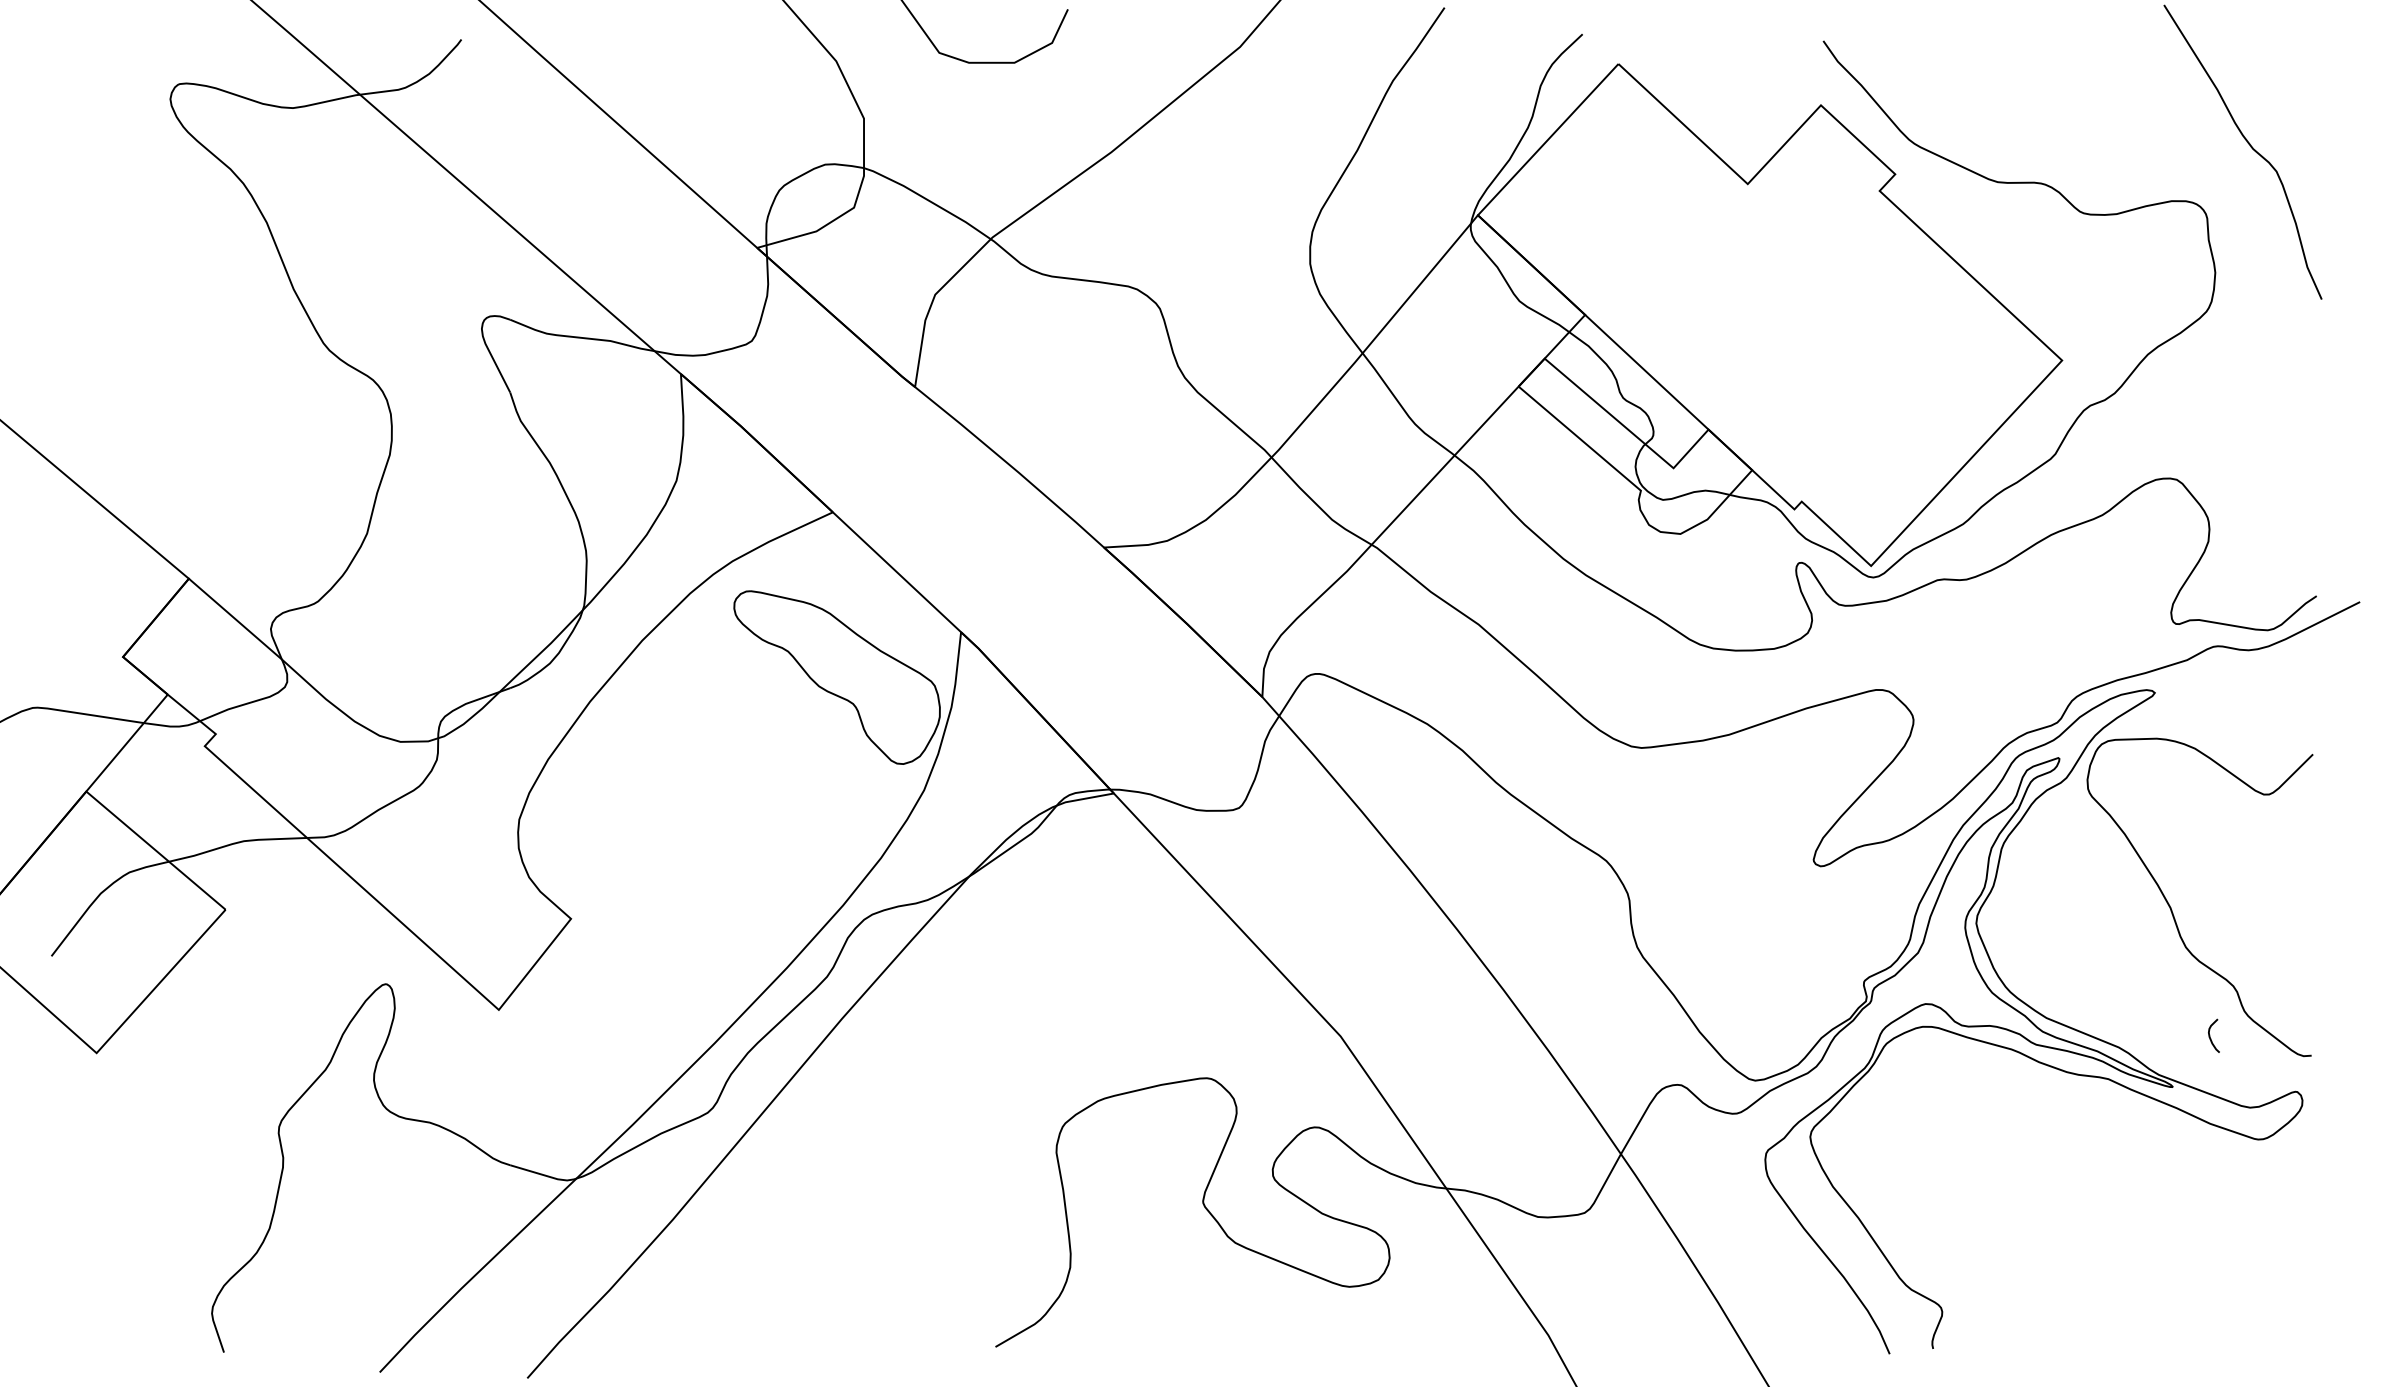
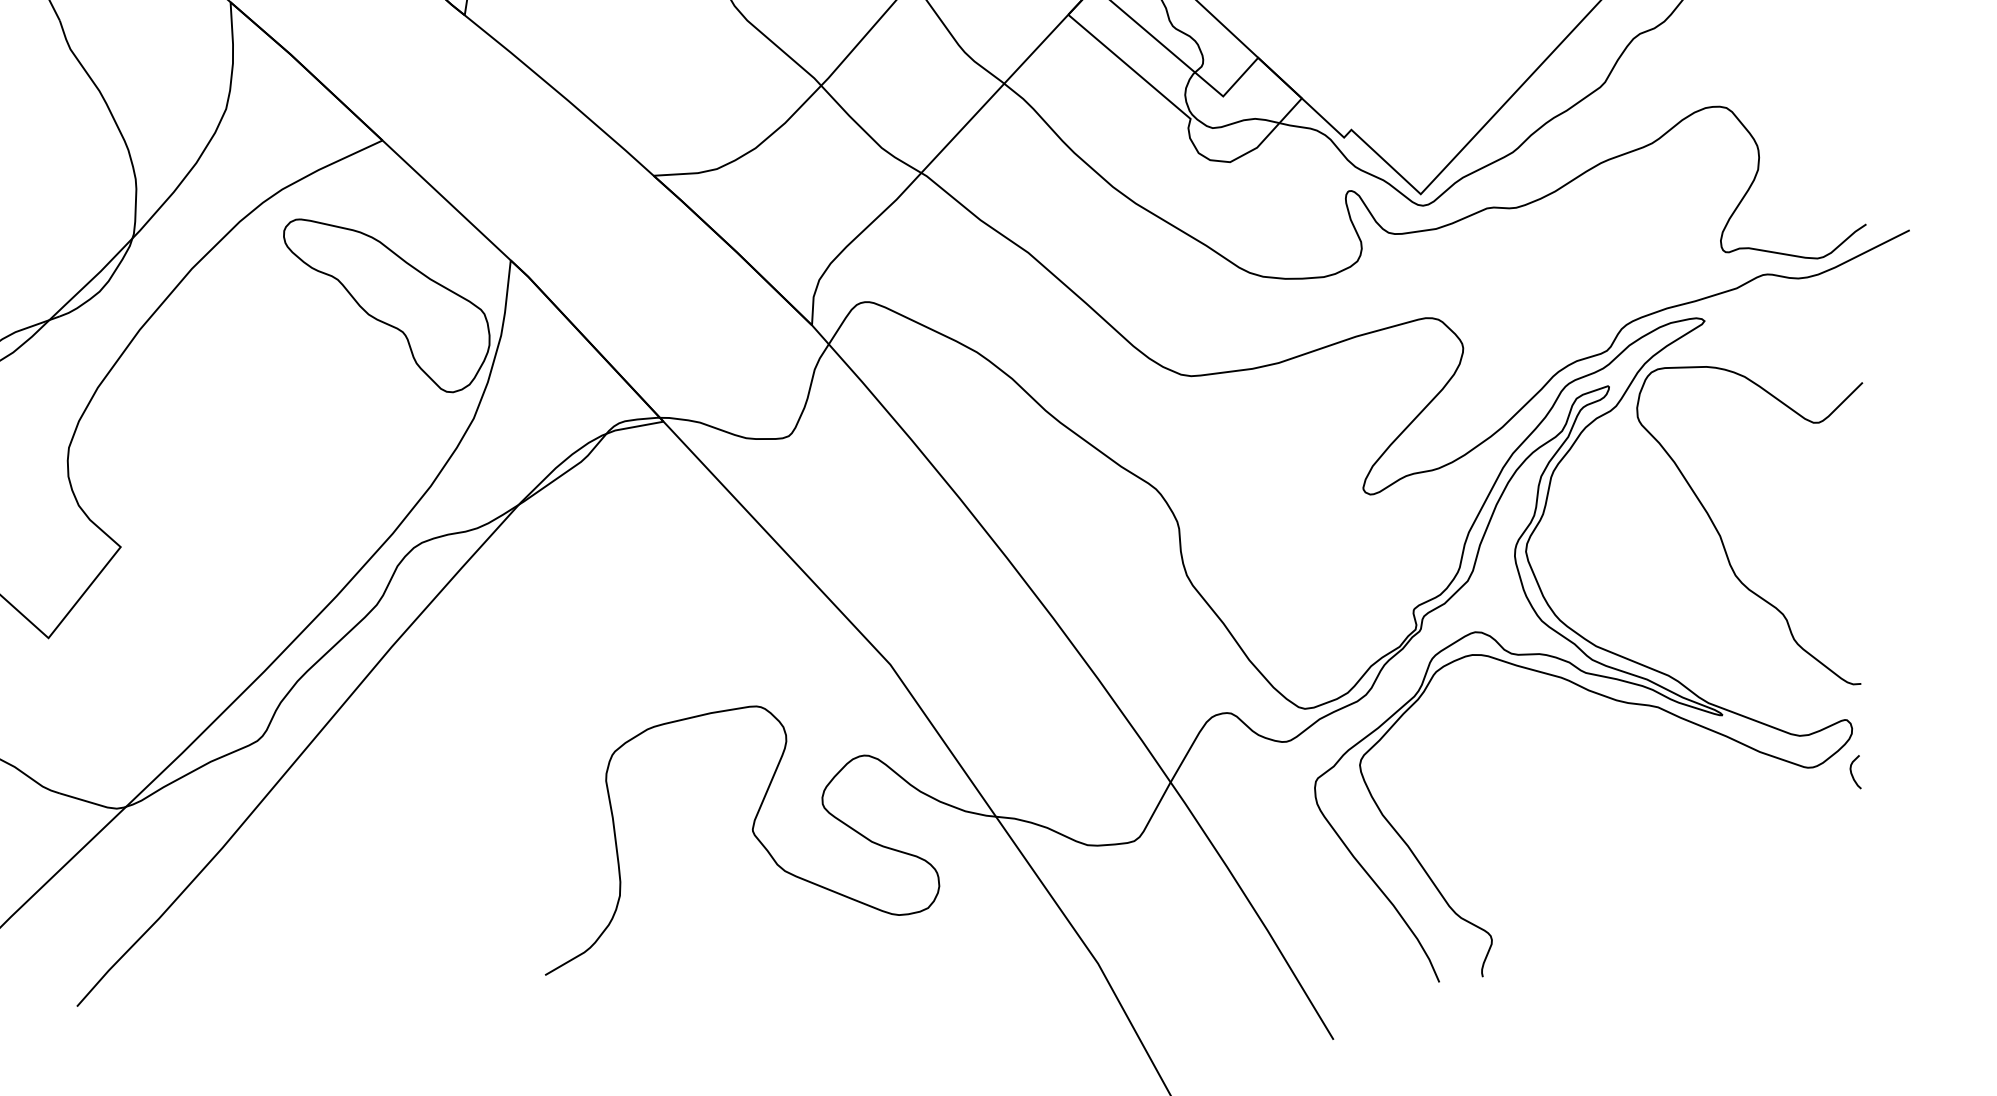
curve: (2210, 1035) -> (1852, 771), moved

